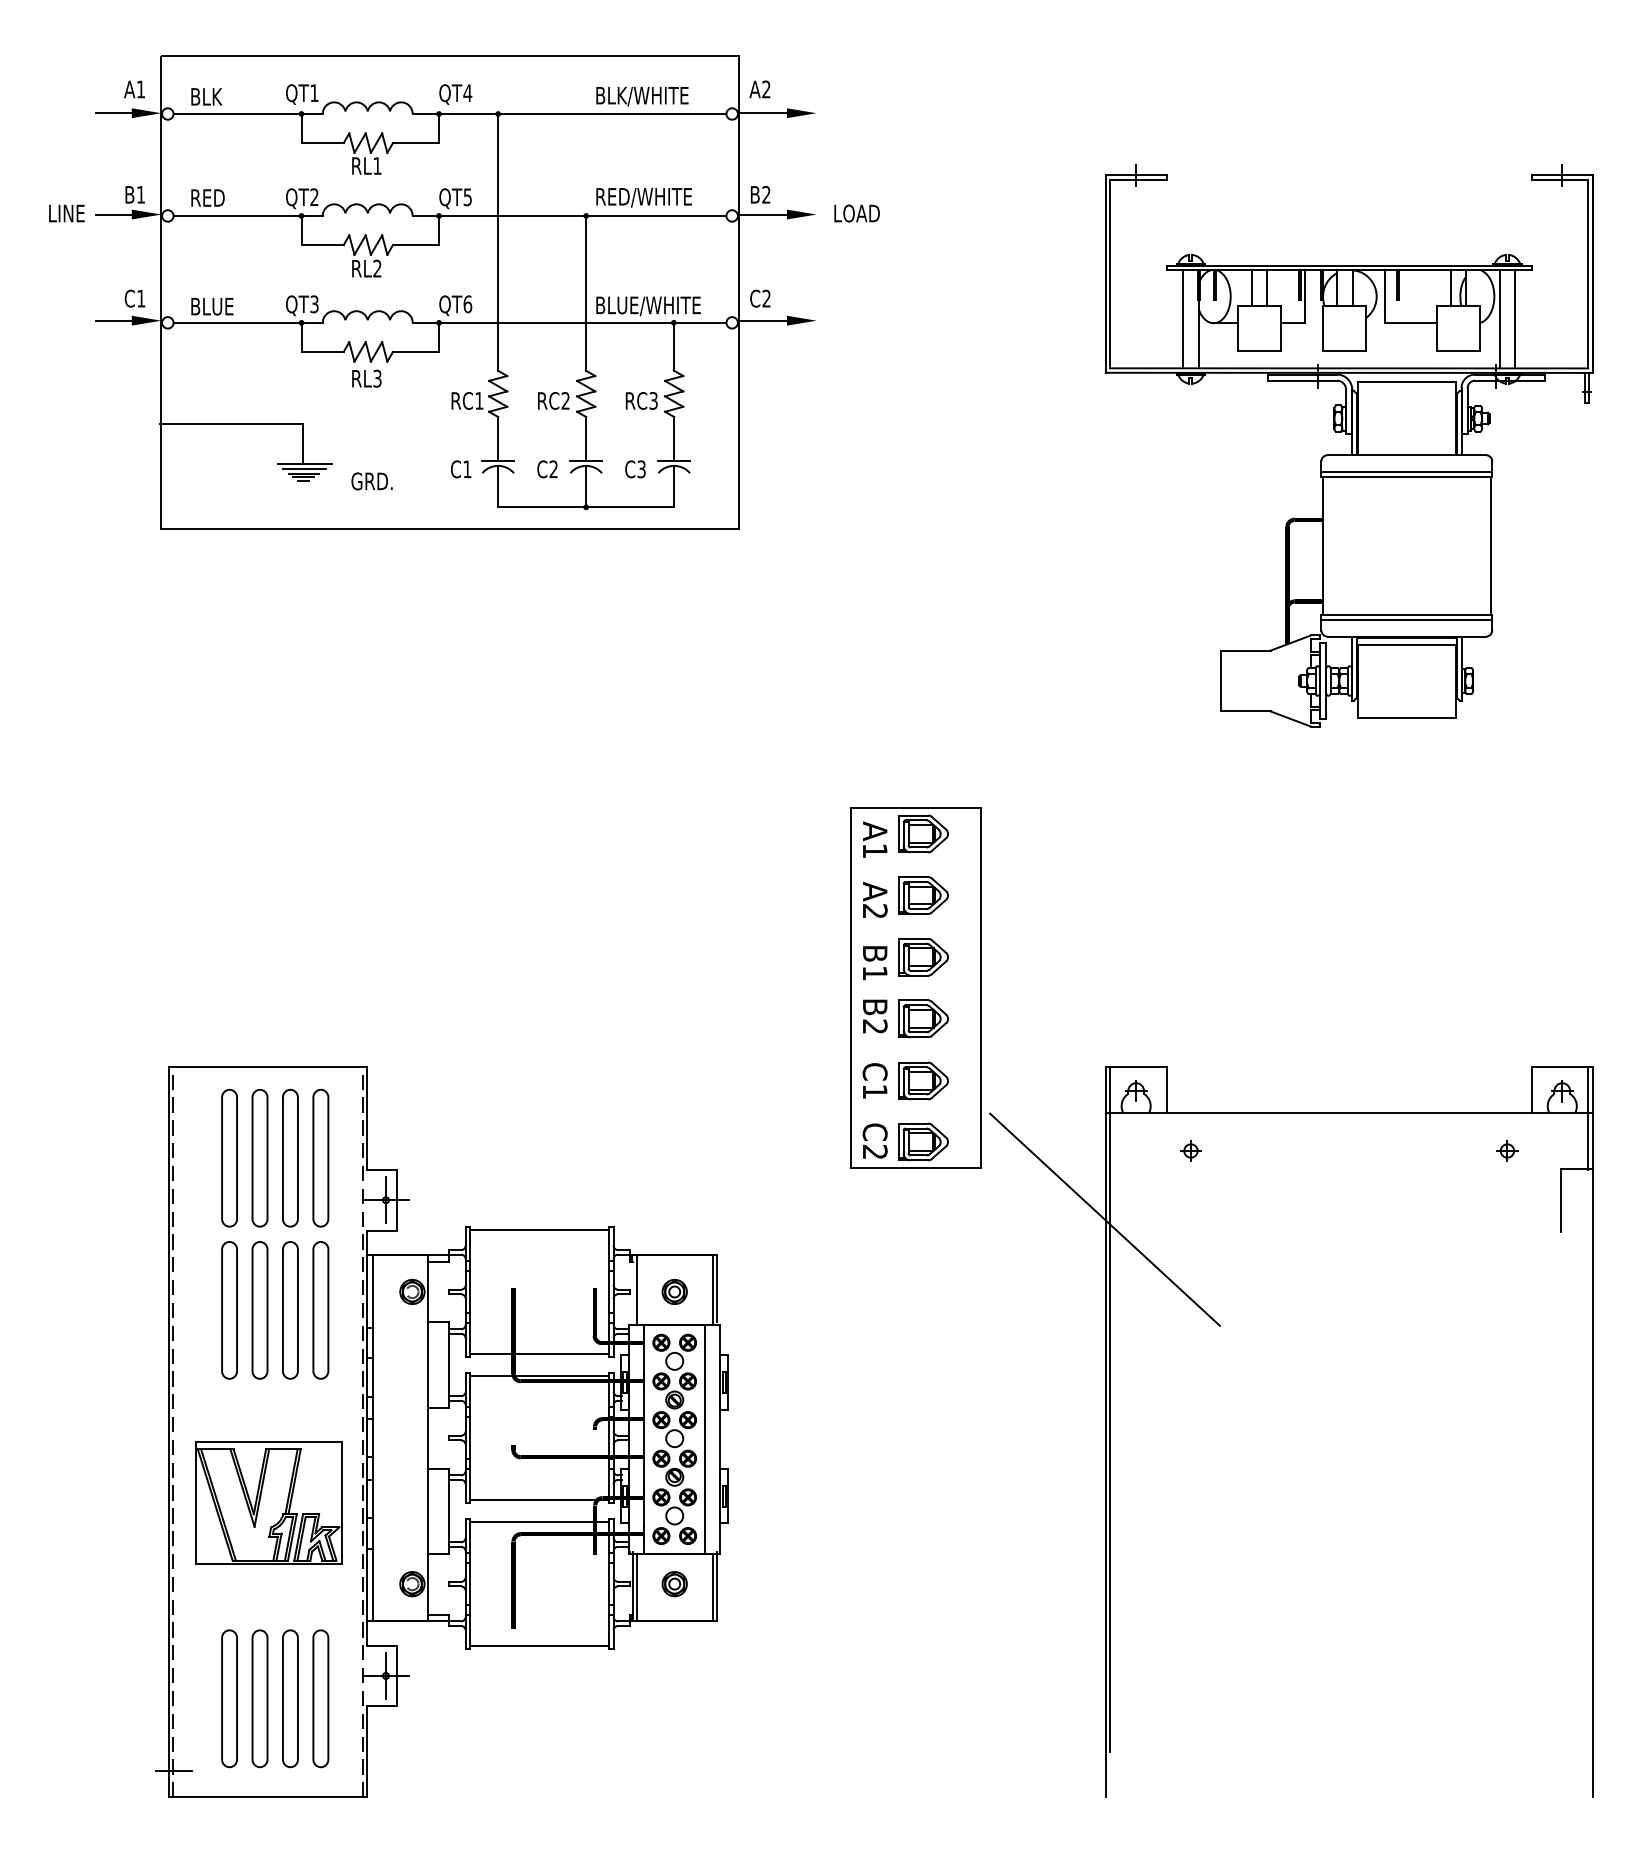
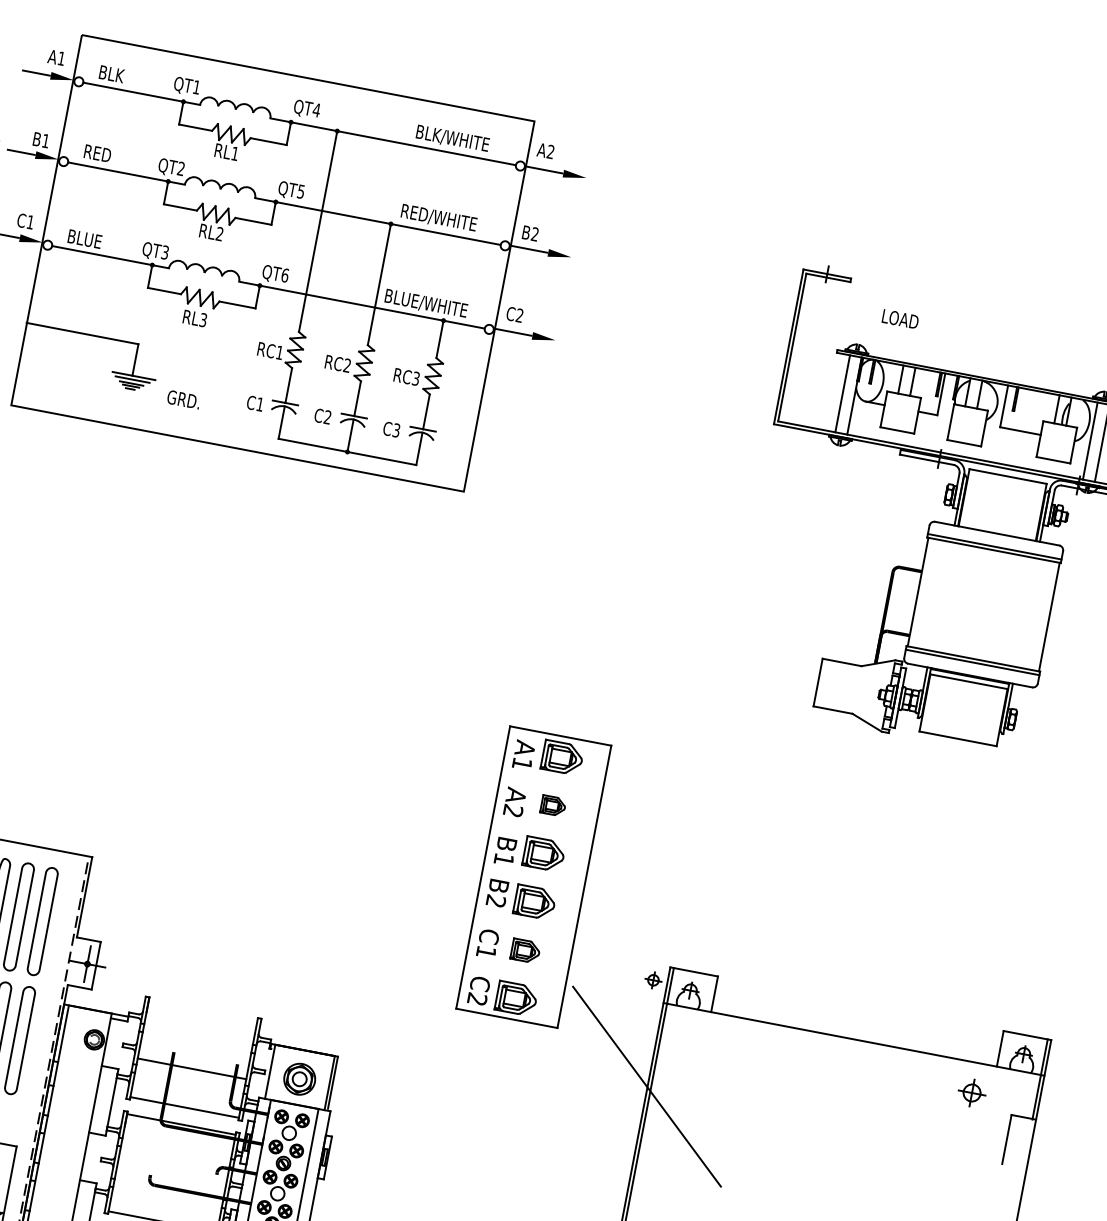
text: (856, 213) -> (900, 319), moved
part: (923, 895) -> (553, 805), size x0.6
part: (923, 1080) -> (525, 950), size x0.7
part: (1190, 1150) -> (653, 979), moved
part: (1507, 1150) -> (972, 1092), size x1.6
line: (539, 1229) -> (191, 1068), moved
part: (674, 1291) -> (299, 1078), size x1.6

